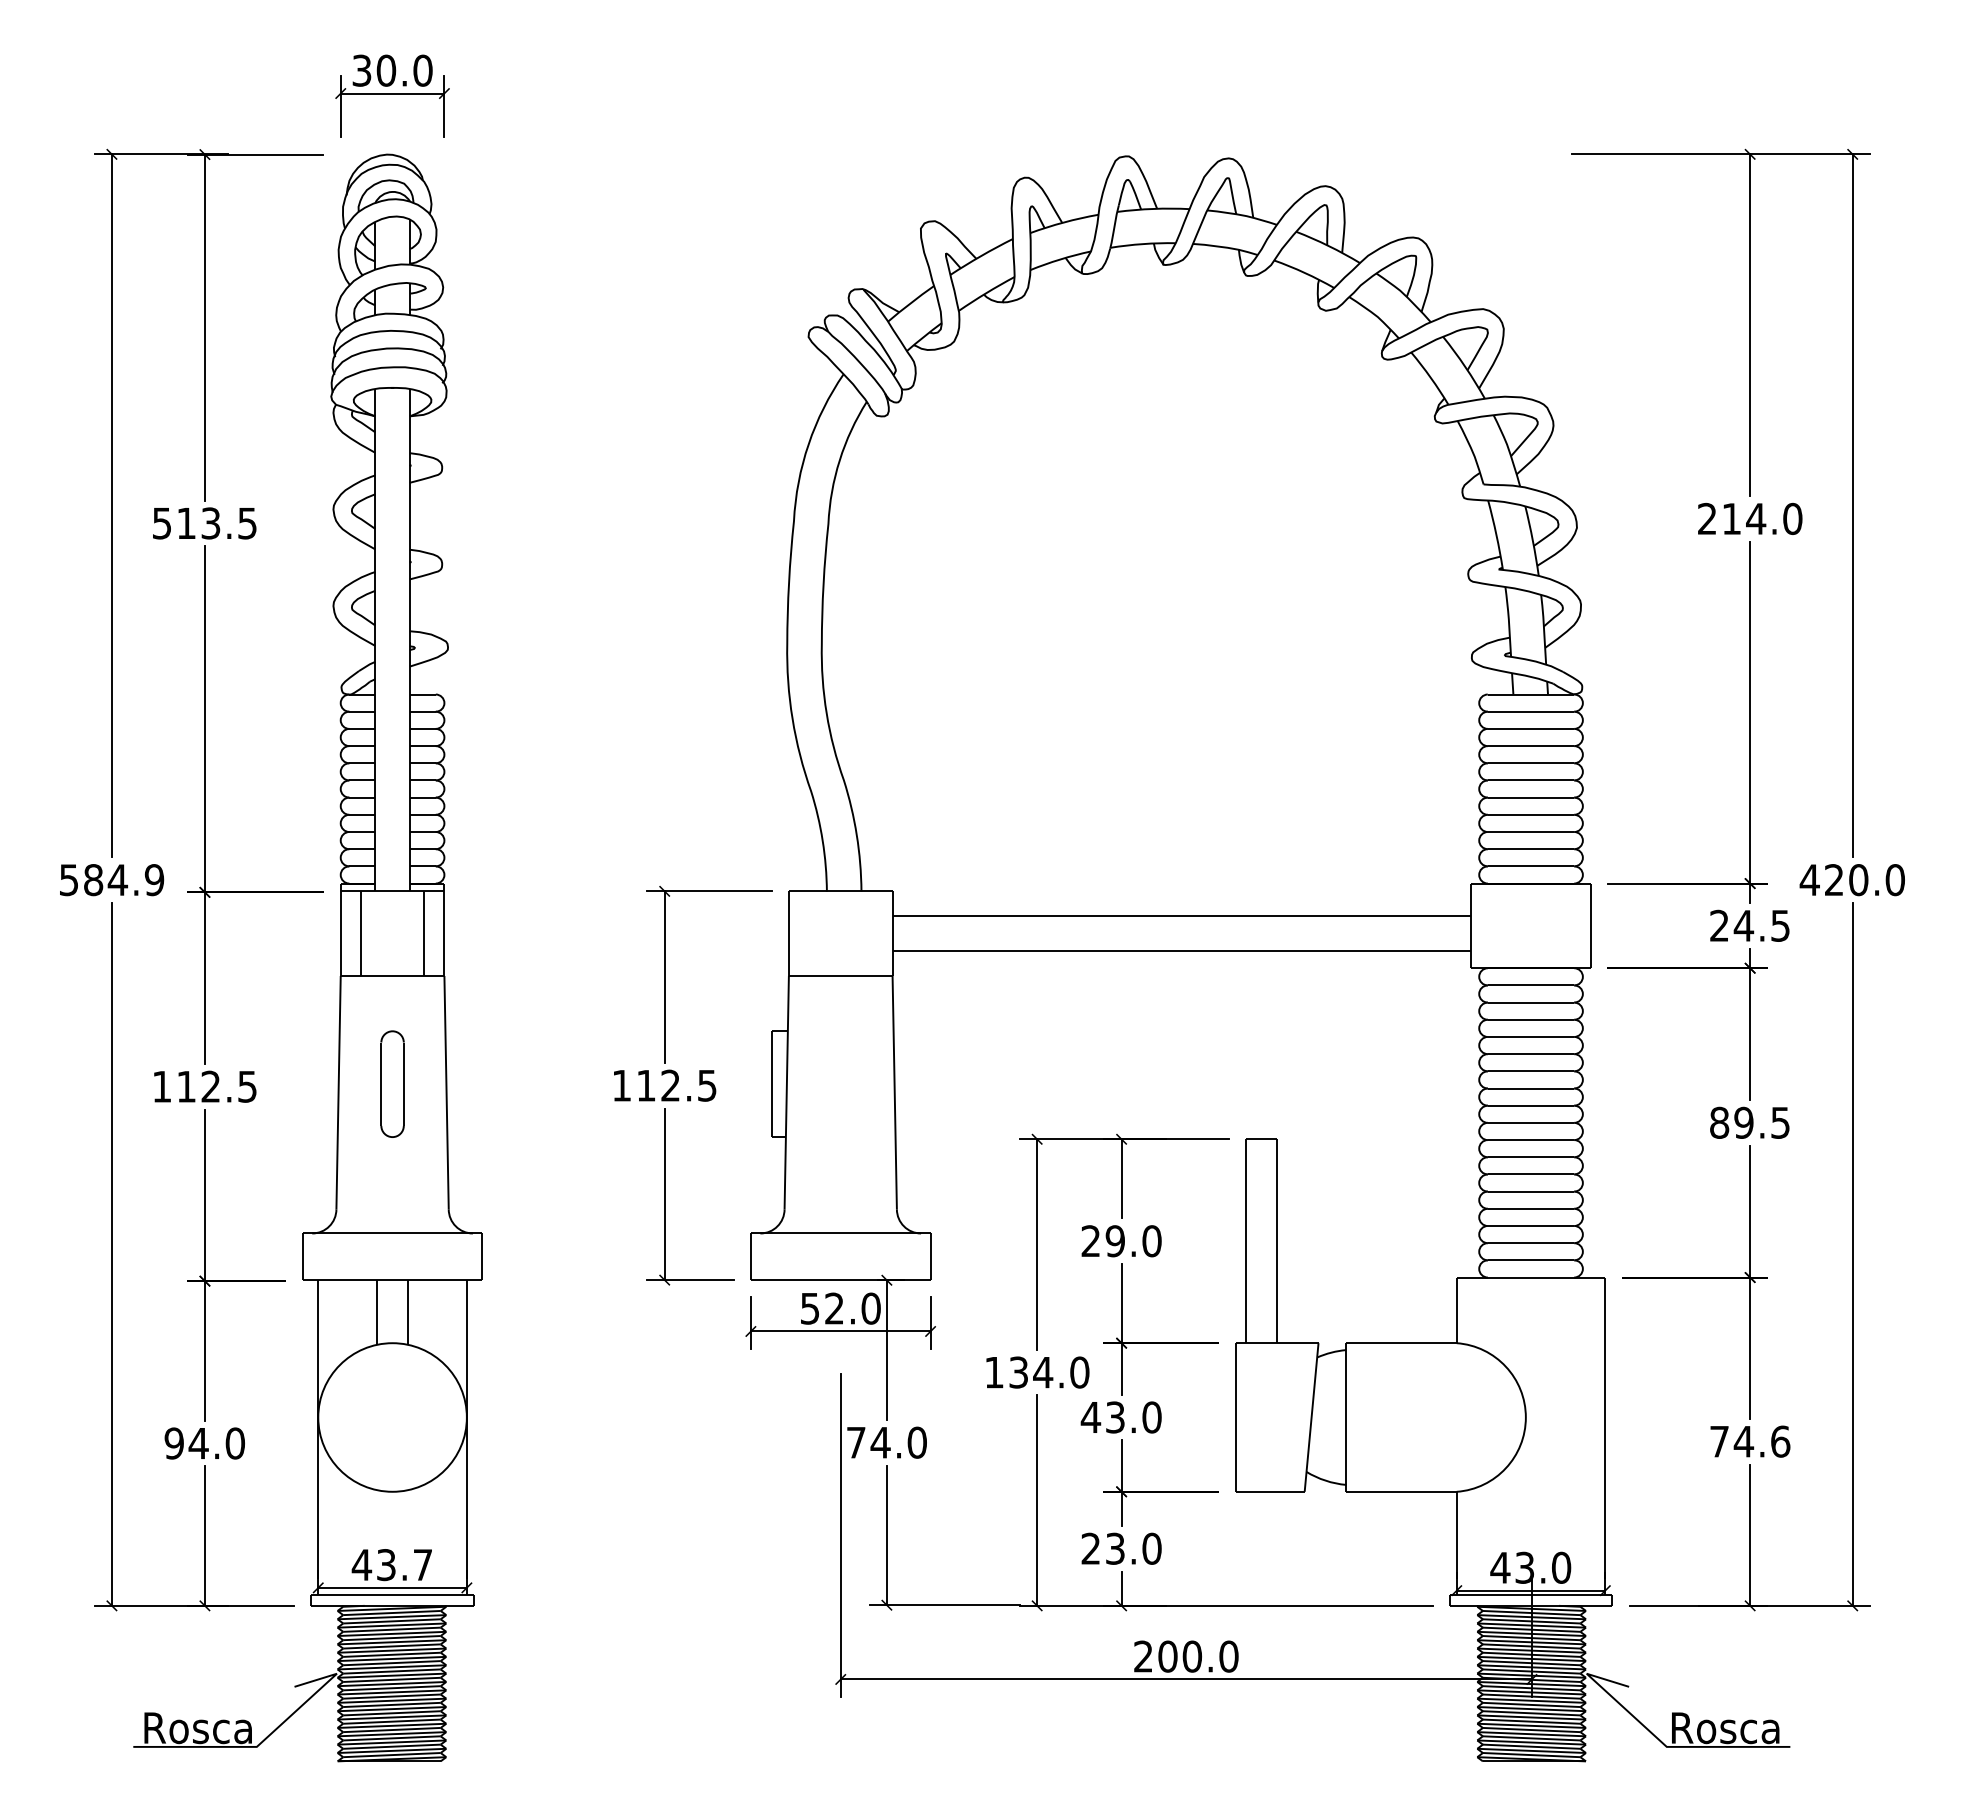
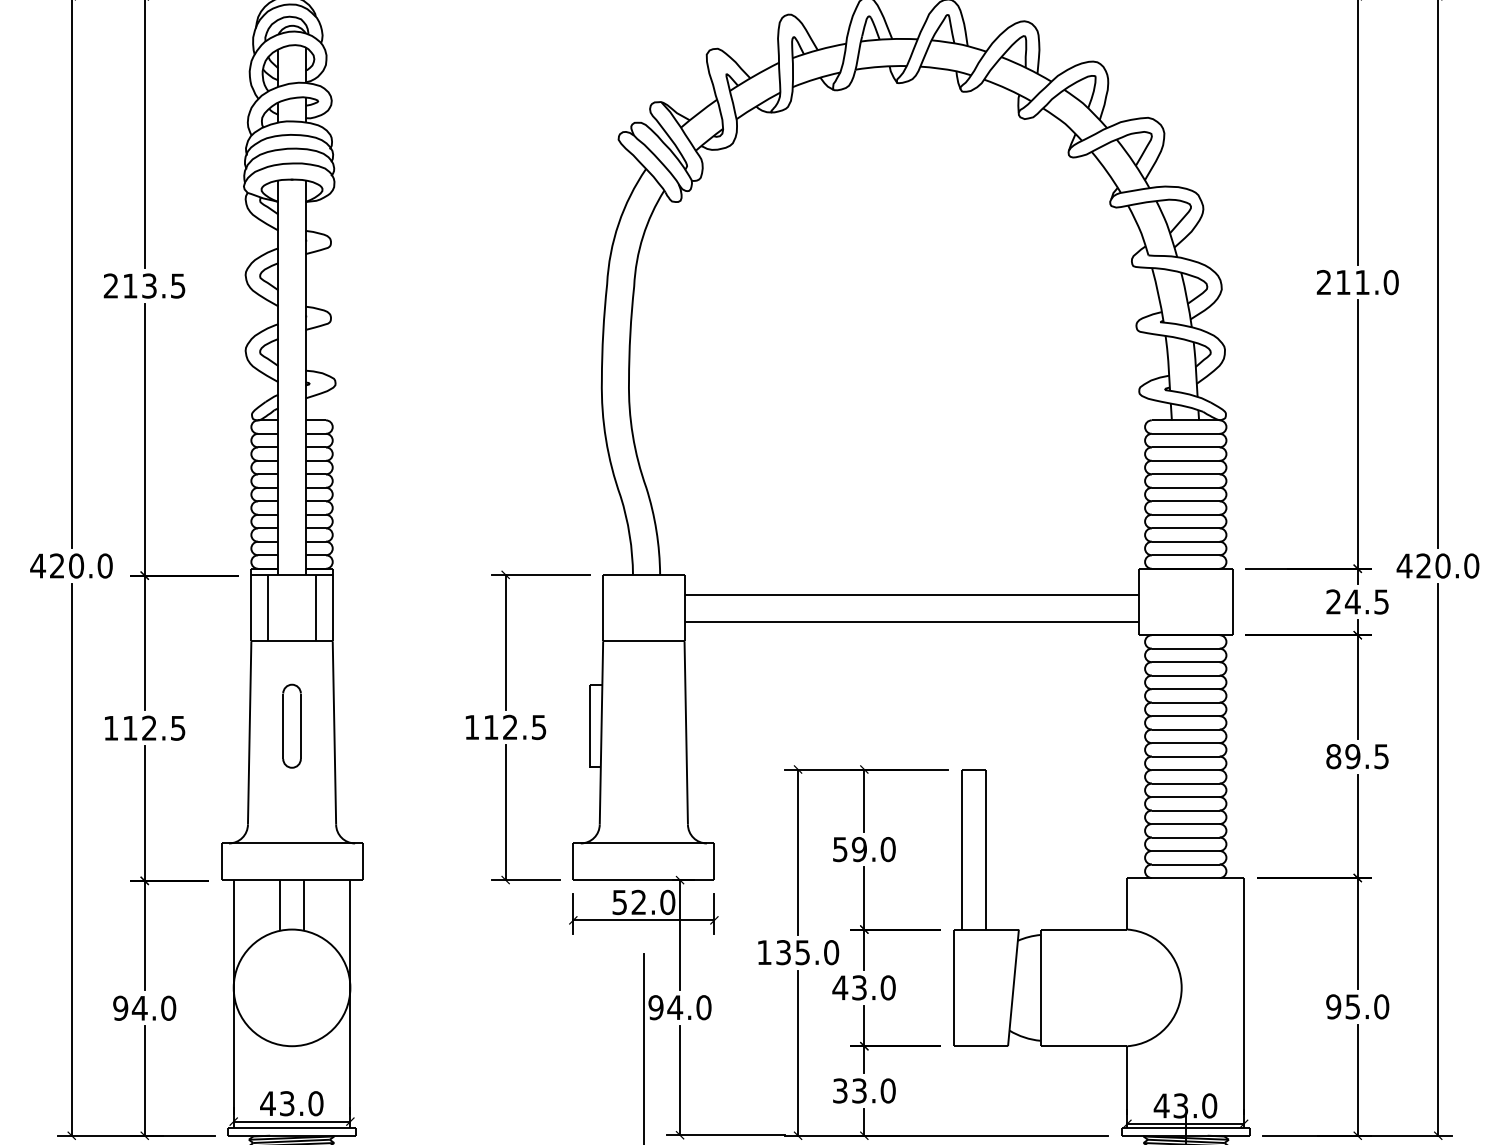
text: (1756, 518) -> (1362, 282), 214.0 -> 211.0
text: (161, 523) -> (110, 286), 513.5 -> 213.5
text: (111, 880) -> (71, 566), 584.9 -> 420.0
text: (1090, 1241) -> (839, 849), 29.0 -> 59.0
text: (1043, 1372) -> (803, 952), 134.0 -> 135.0
text: (1749, 1441) -> (1357, 1006), 74.6 -> 95.0
text: (855, 1442) -> (655, 1007), 74.0 -> 94.0
text: (1090, 1548) -> (839, 1090), 23.0 -> 33.0
text: (422, 1565) -> (315, 1104), 43.7 -> 43.0

